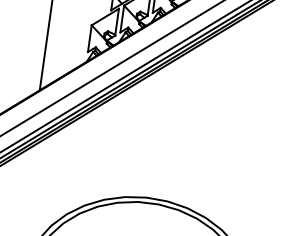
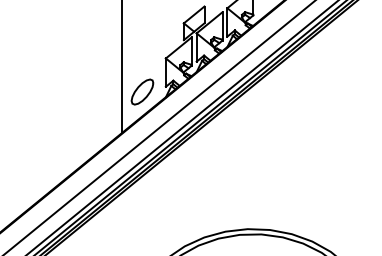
part: (65, 53) -> (142, 91), added

